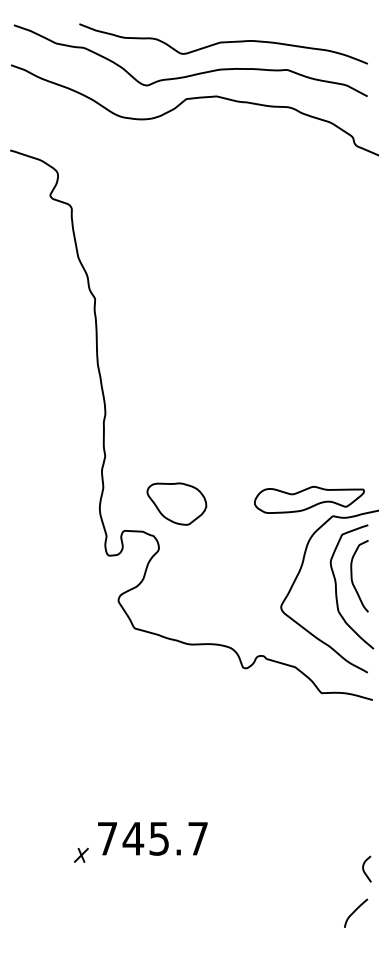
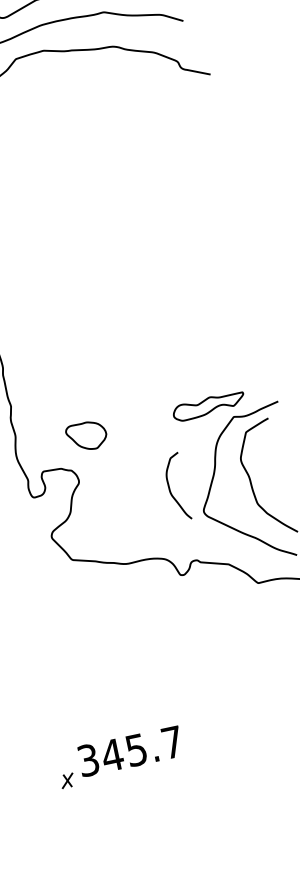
part: (309, 499) -> (208, 406), size x0.7
part: (176, 503) -> (86, 435), size x0.7
curve: (352, 576) -> (170, 488), moved
text: (107, 838) -> (88, 760), 745.7 -> 345.7

